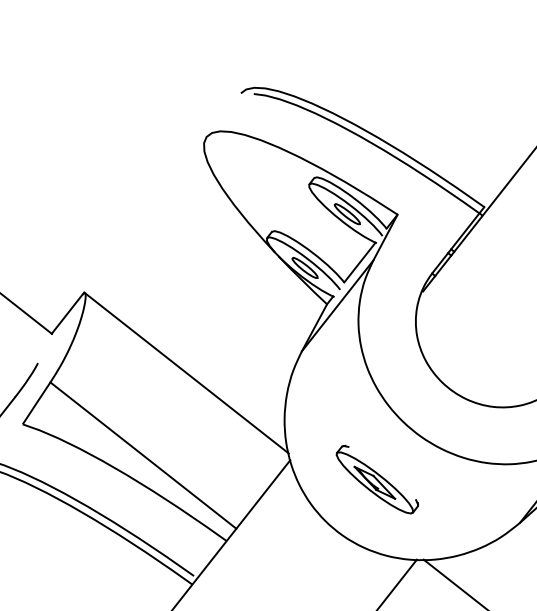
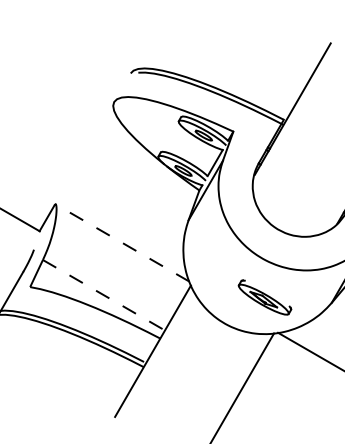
line: (186, 372) -> (122, 242), solid -> dashed
line: (144, 456) -> (104, 295), solid -> dashed
part: (376, 479) -> (264, 297), moved

